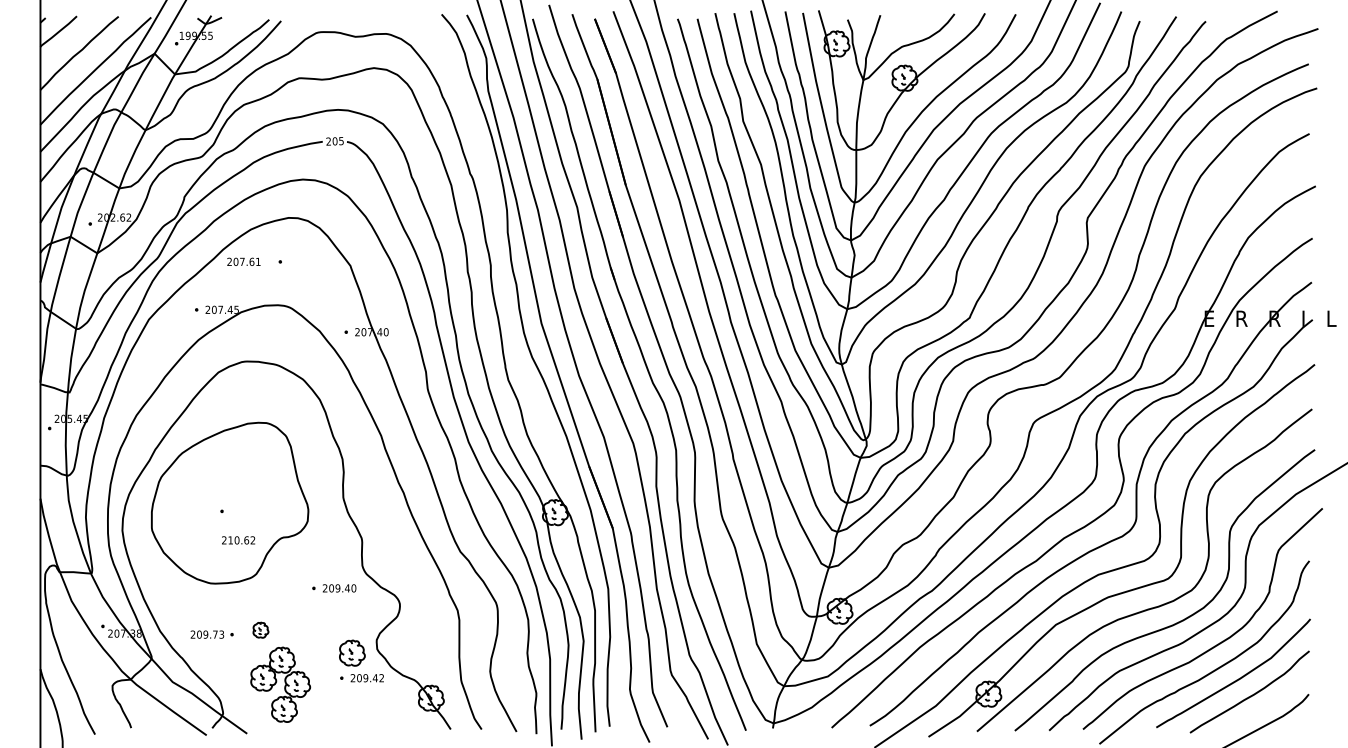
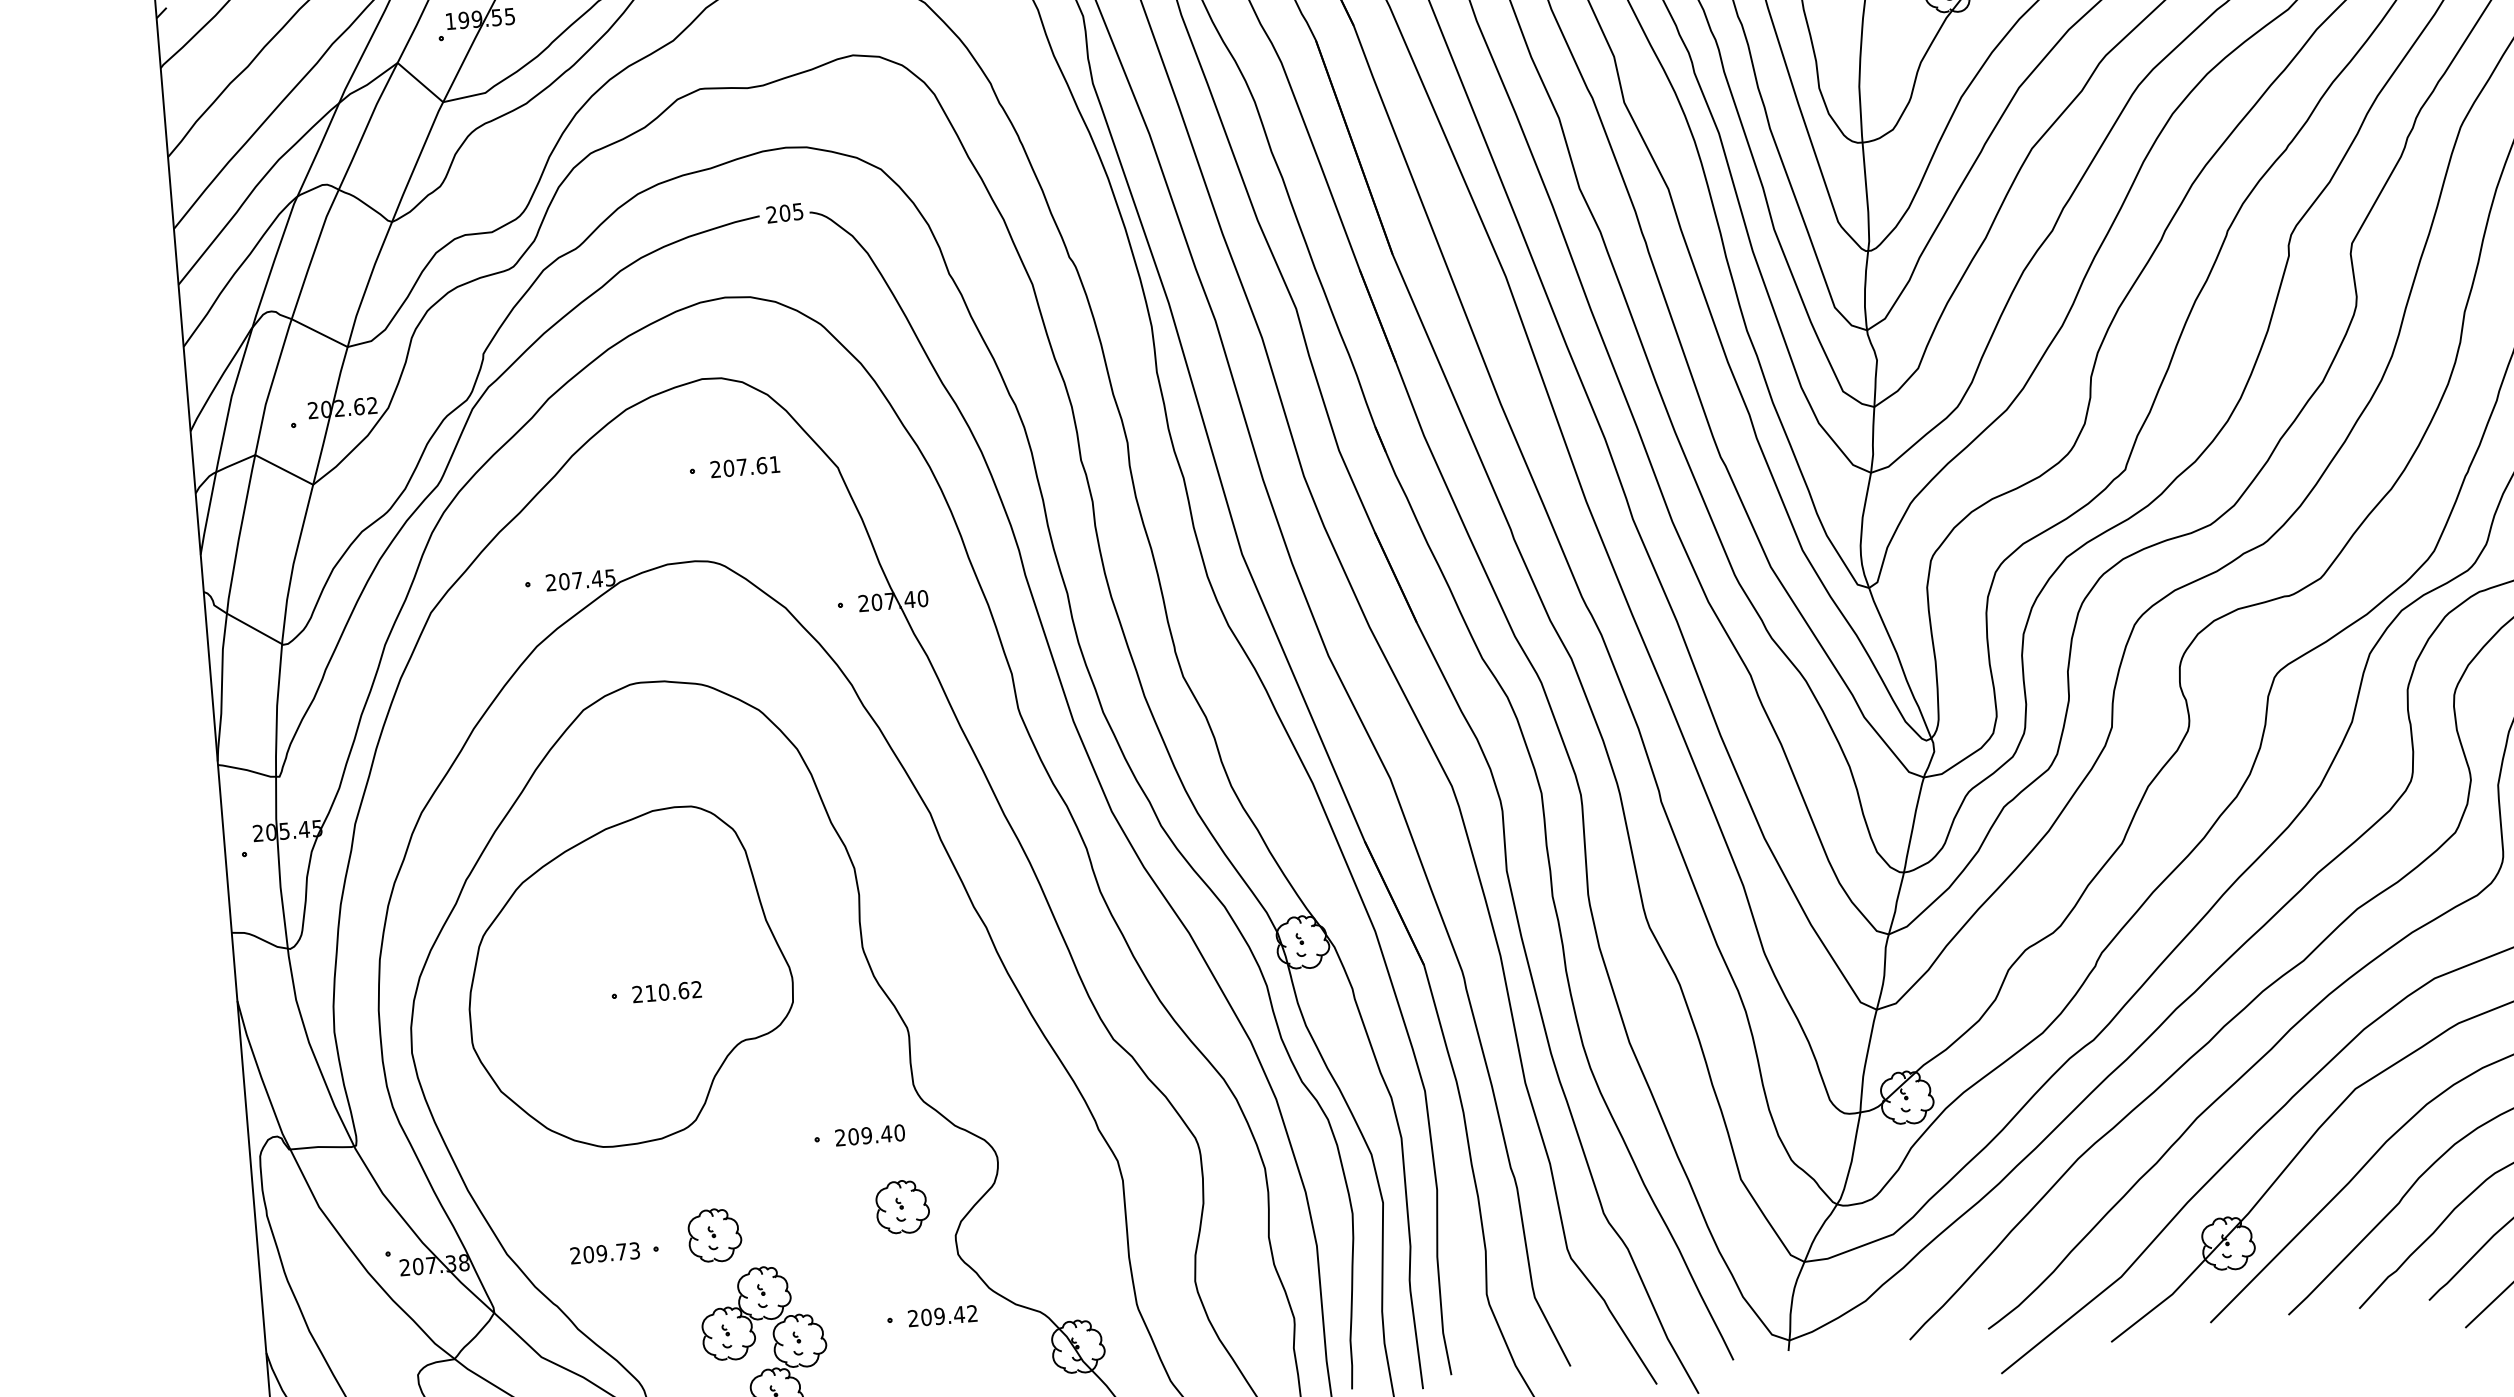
text: (243, 261) -> (744, 466), moved
text: (238, 540) -> (667, 992), moved
part: (260, 629) -> (713, 1233), size x1.67
part: (352, 652) -> (902, 1205), moved

